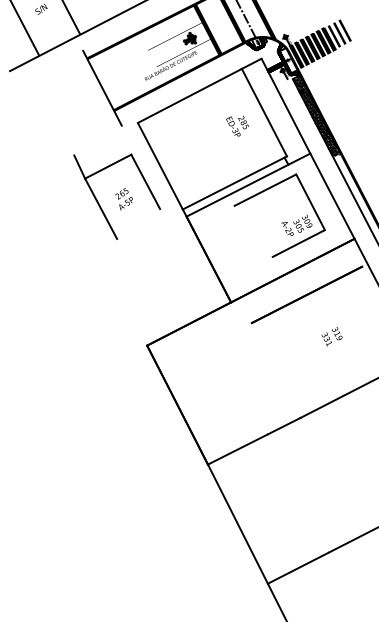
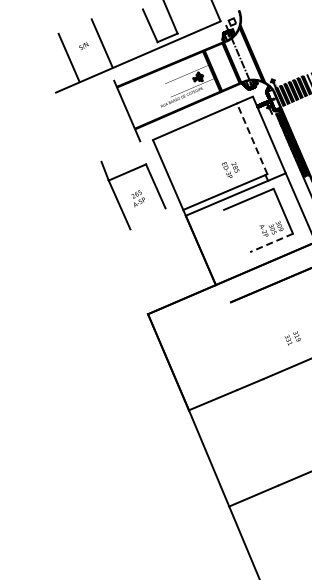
line: (264, 112) -> (252, 138), solid -> dashed
text: (237, 125) -> (230, 169), moved
line: (298, 244) -> (271, 243), solid -> dashed
text: (331, 336) -> (292, 338), moved

